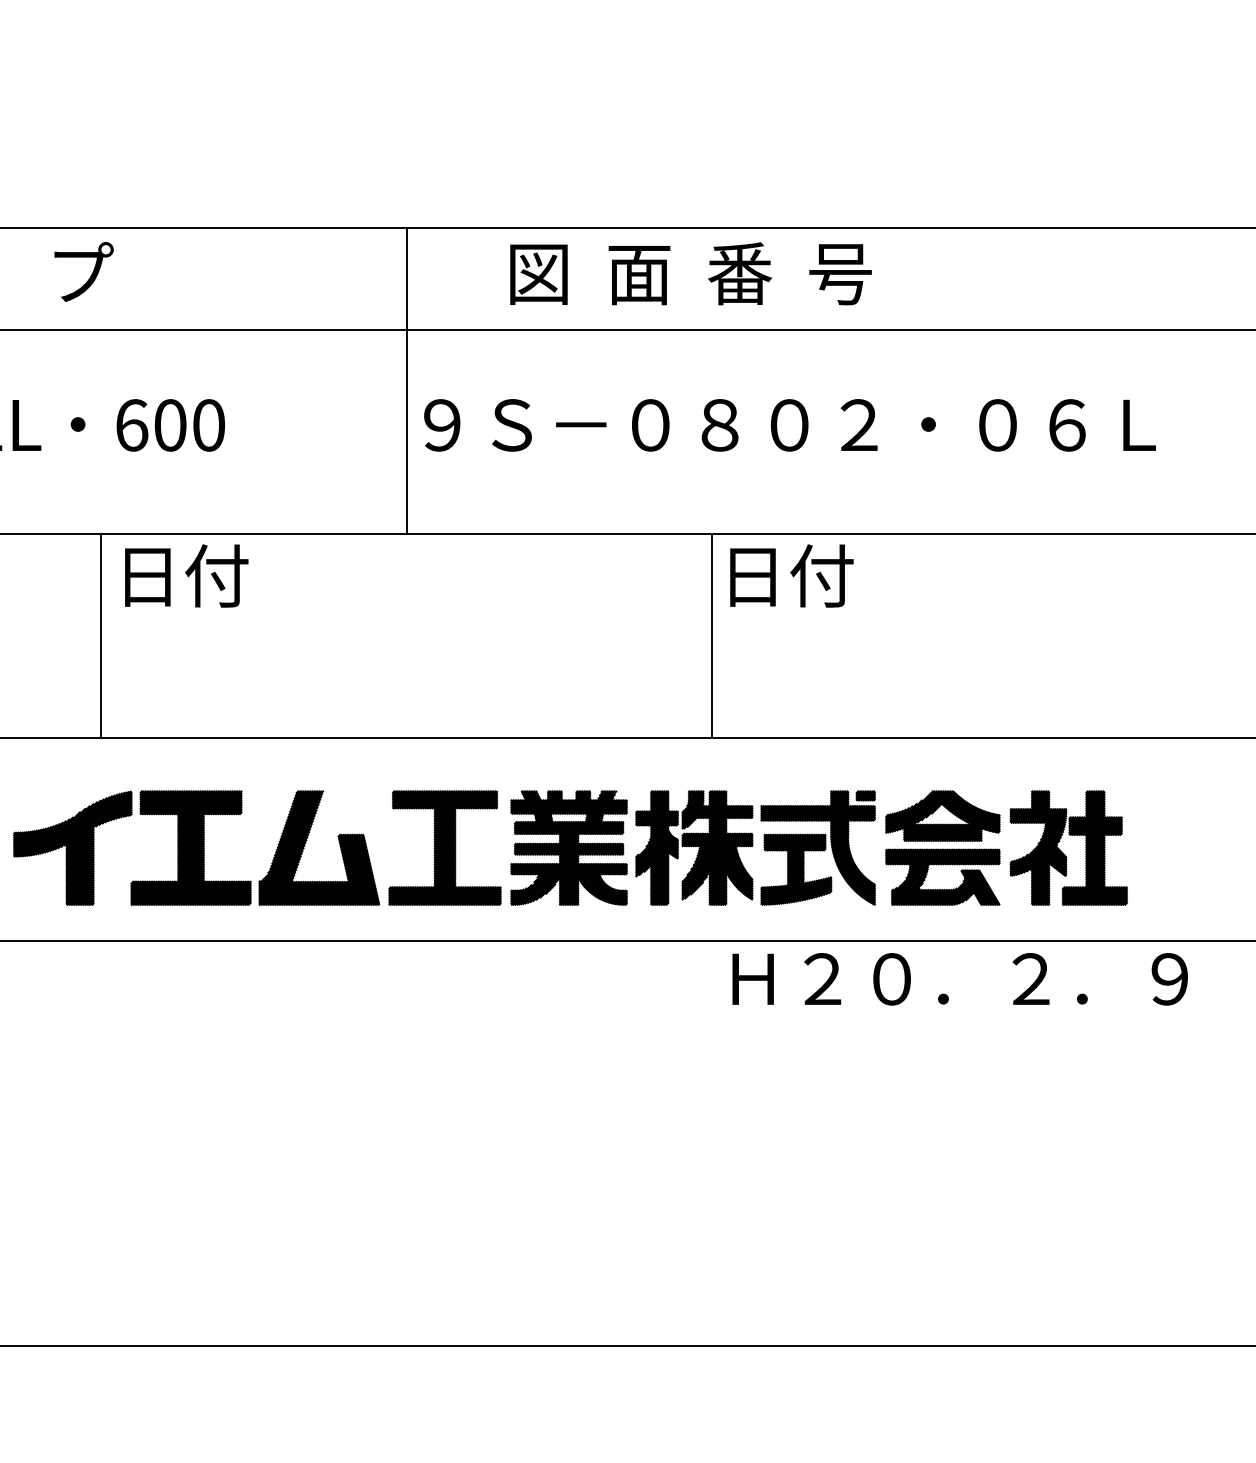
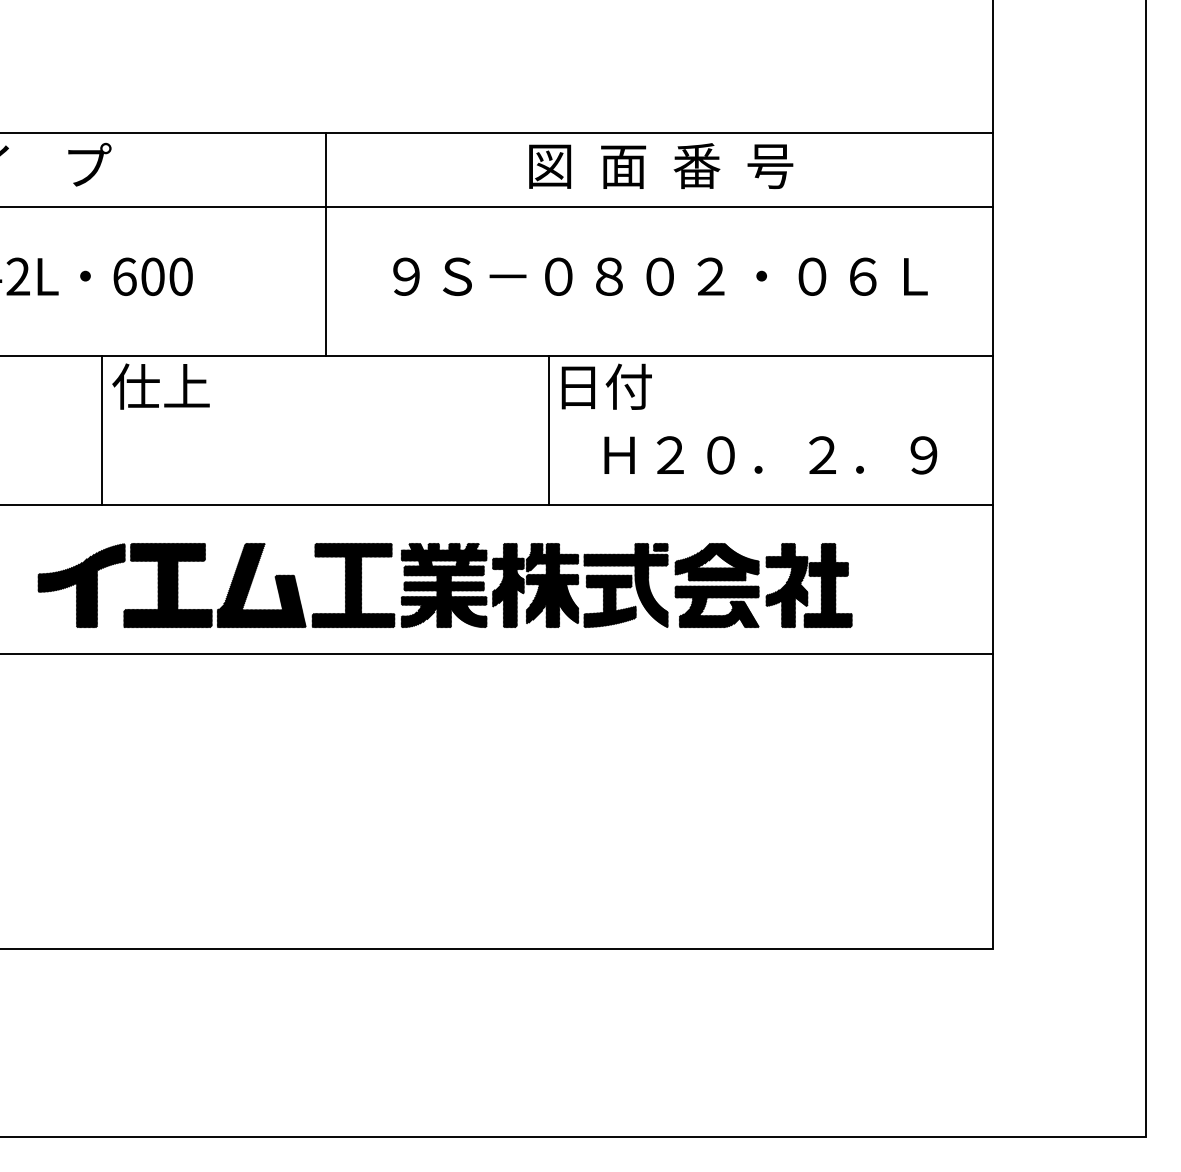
text: (691, 274) -> (661, 166), moved
text: (790, 424) -> (660, 276), moved
text: (180, 575) -> (160, 386), 日付 -> 仕上
text: (959, 979) -> (770, 455), moved

